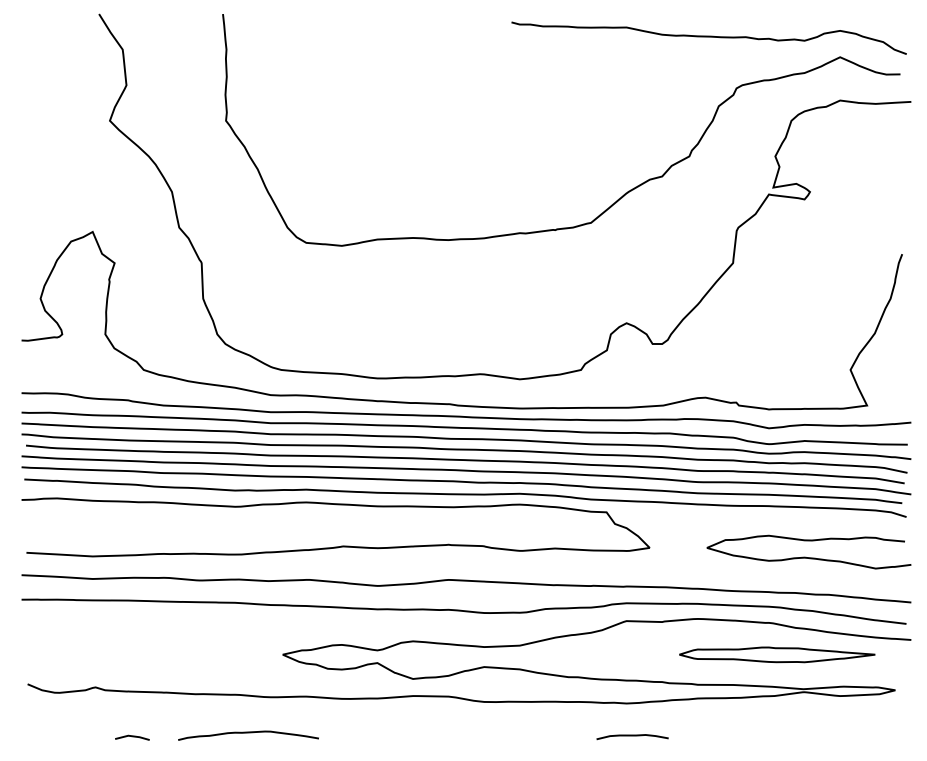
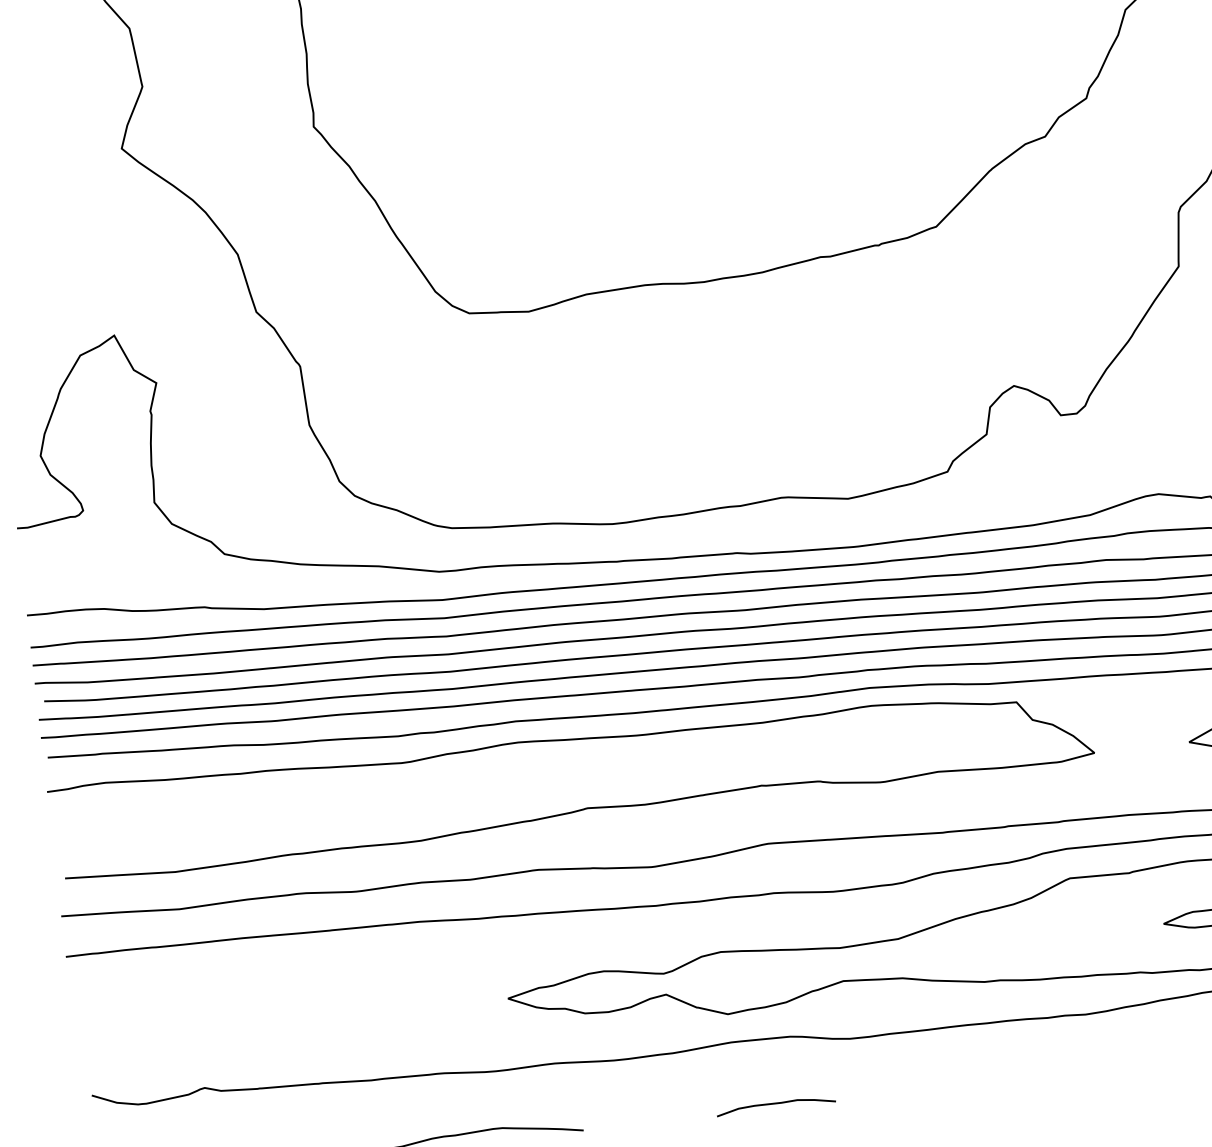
curve: (632, 736) -> (775, 1105), moved

